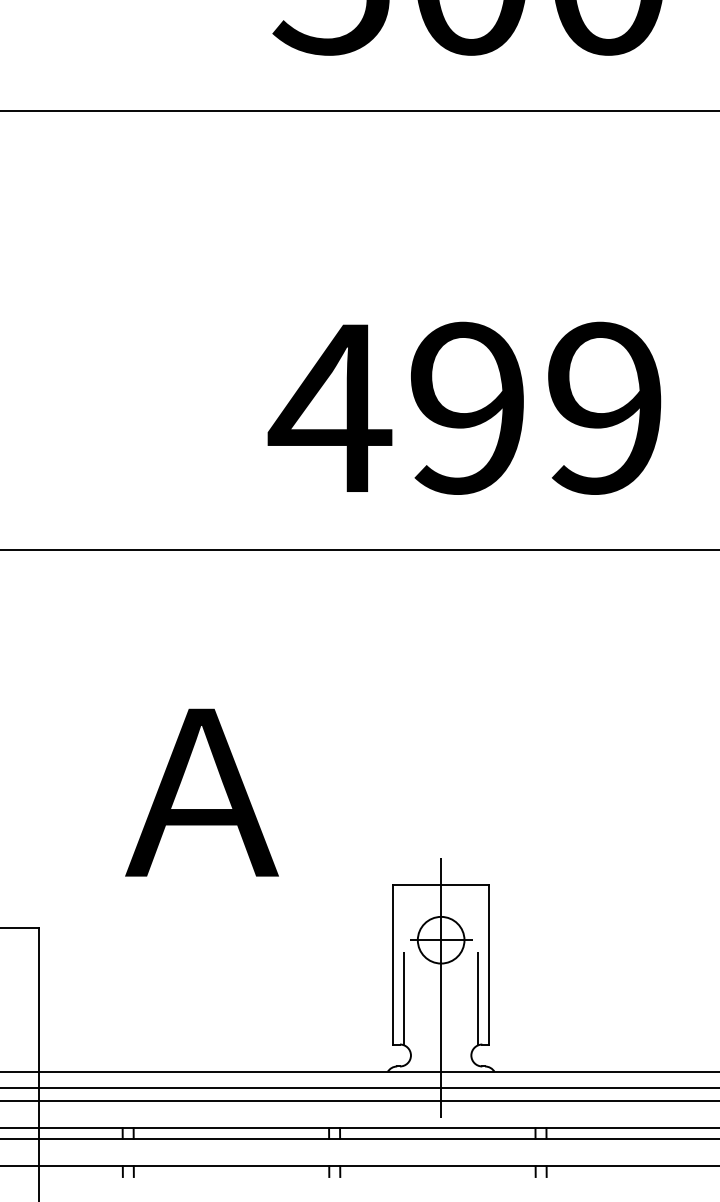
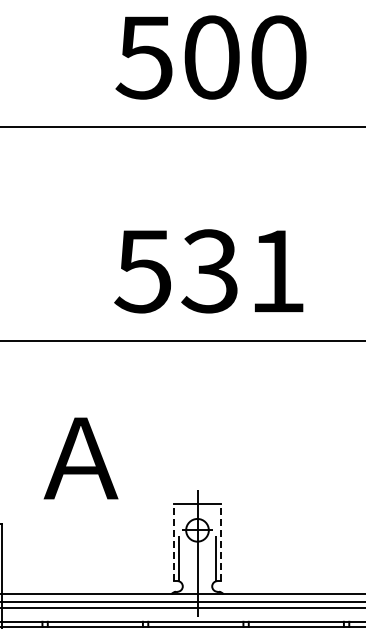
text: (463, 408) -> (208, 271), 499 -> 531
line: (393, 965) -> (174, 542), solid -> dashed
line: (488, 965) -> (220, 542), solid -> dashed

